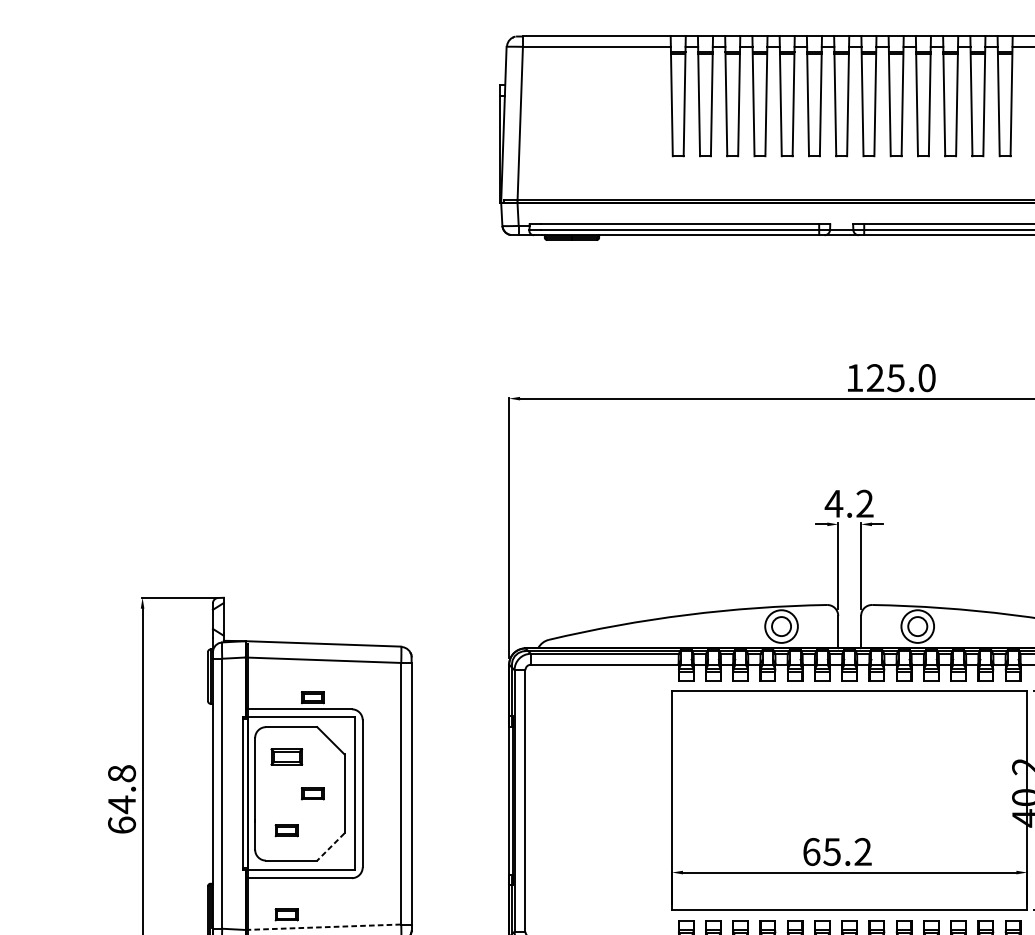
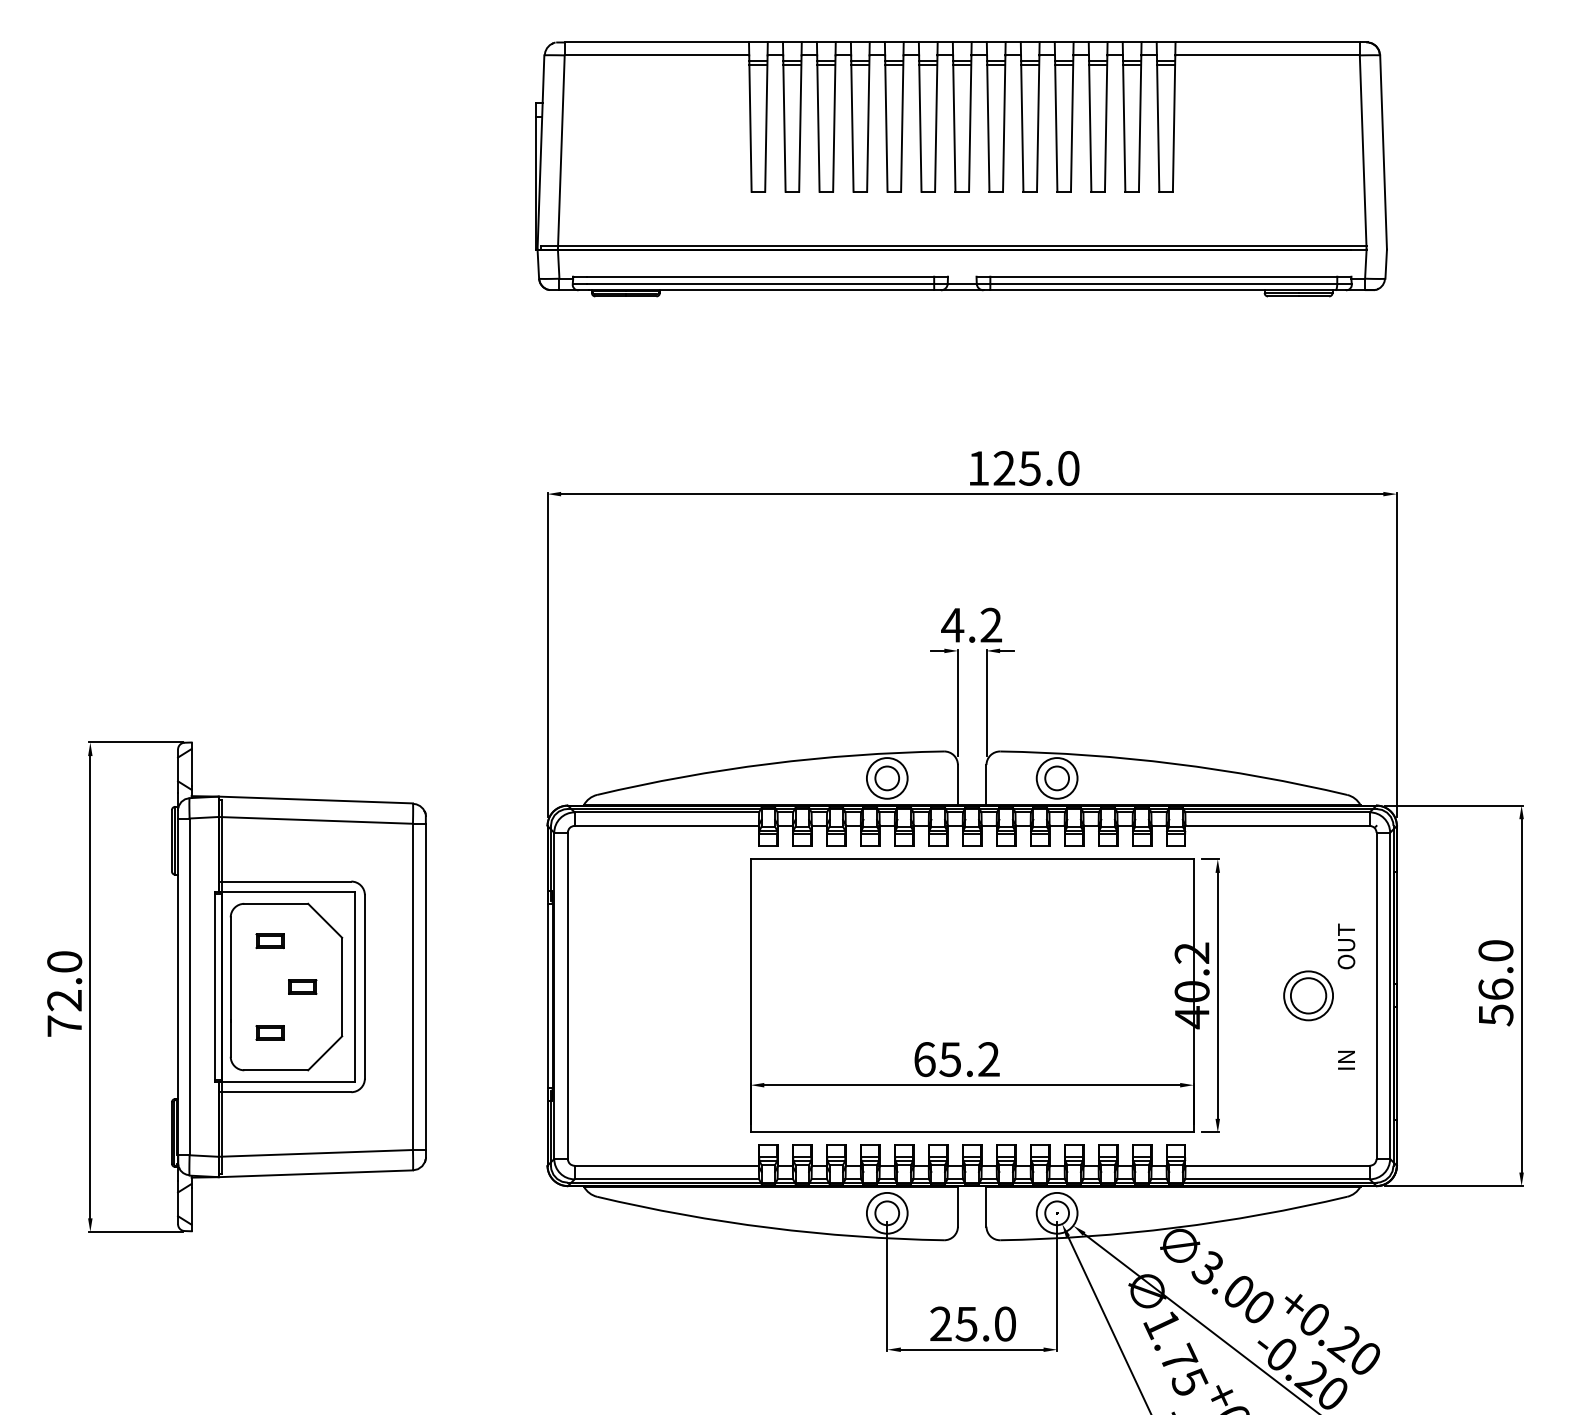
part: (312, 697) -> (302, 866), removed
part: (286, 757) -> (269, 941), size x0.71
text: (121, 799) -> (64, 993), 64.8 -> 72.0
line: (330, 847) -> (324, 1053), dashed -> solid
part: (286, 914) -> (269, 1137), removed
line: (323, 927) -> (316, 1153), dashed -> solid

